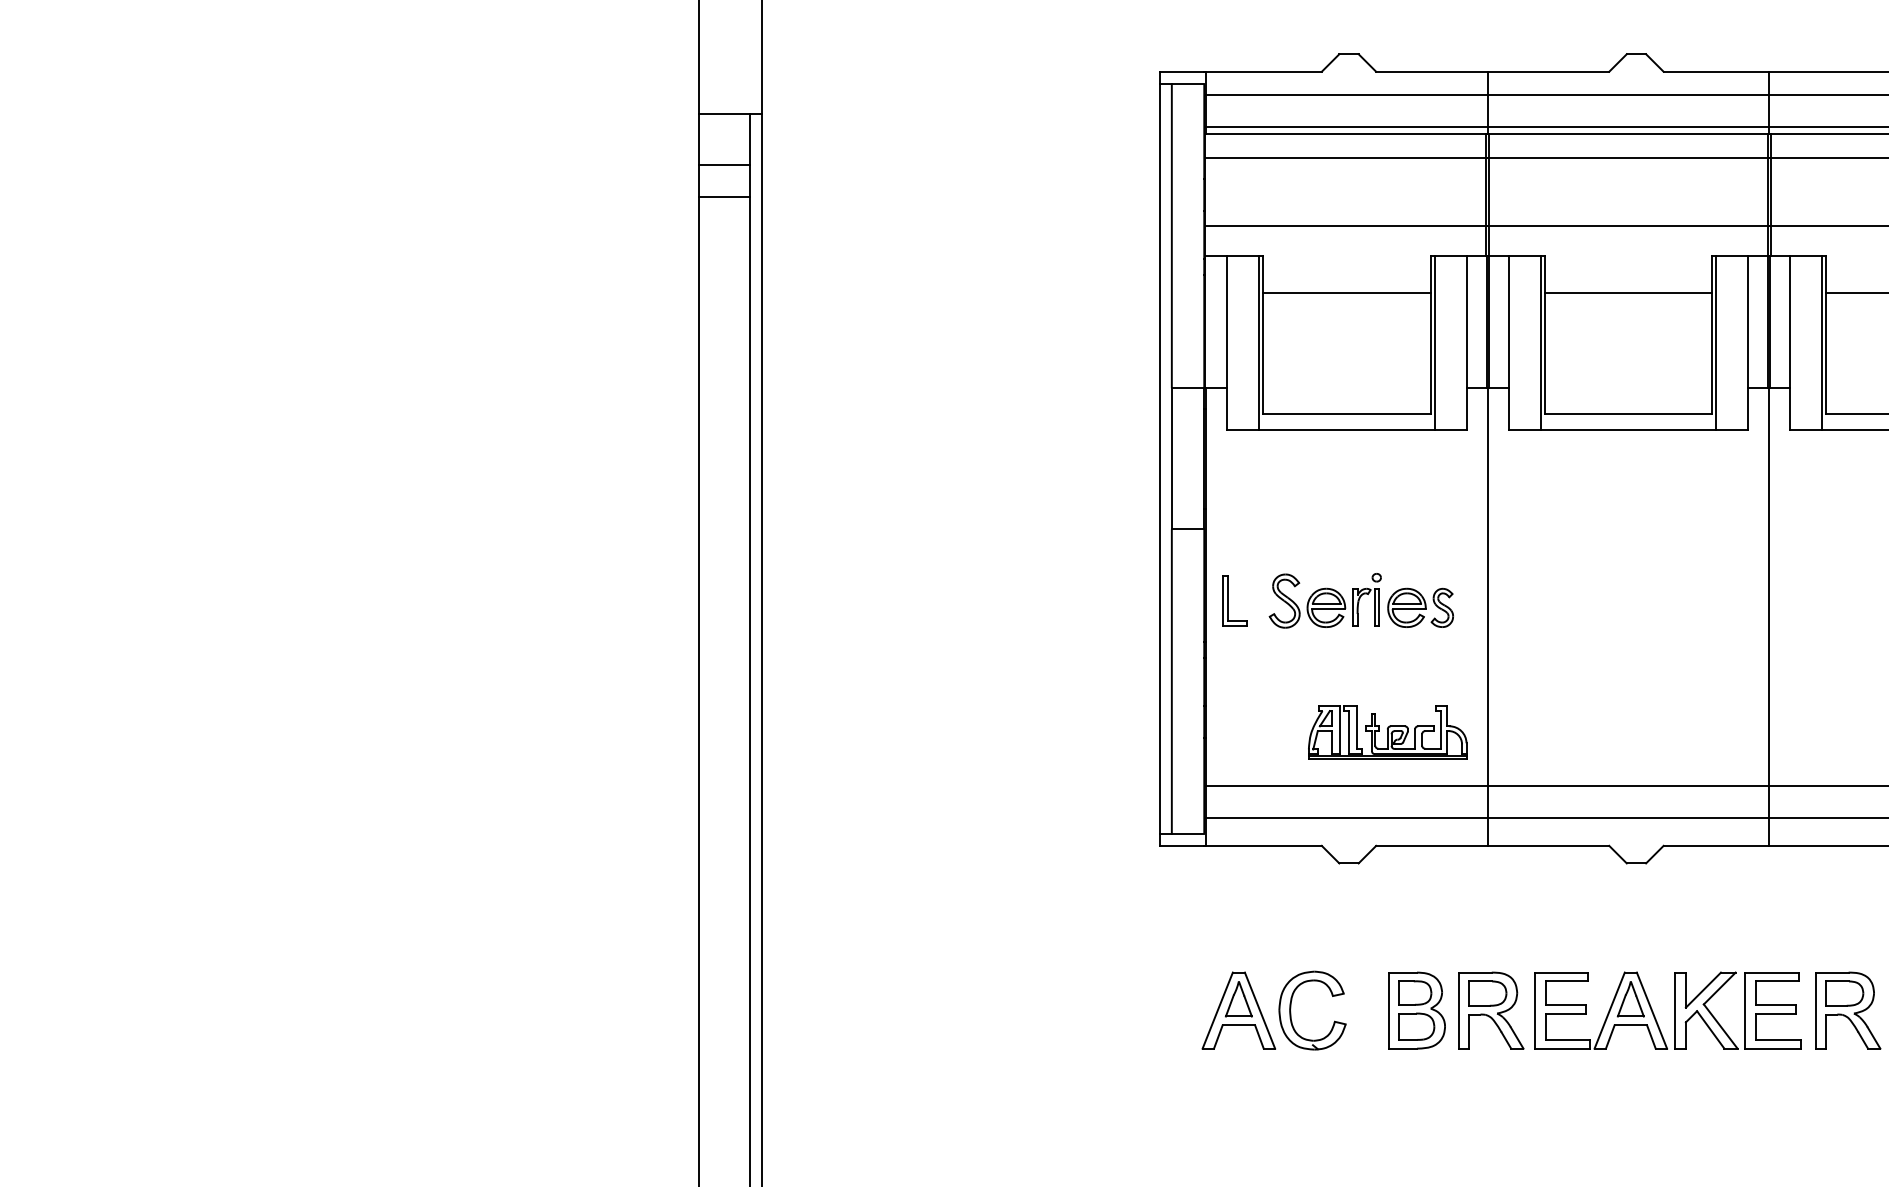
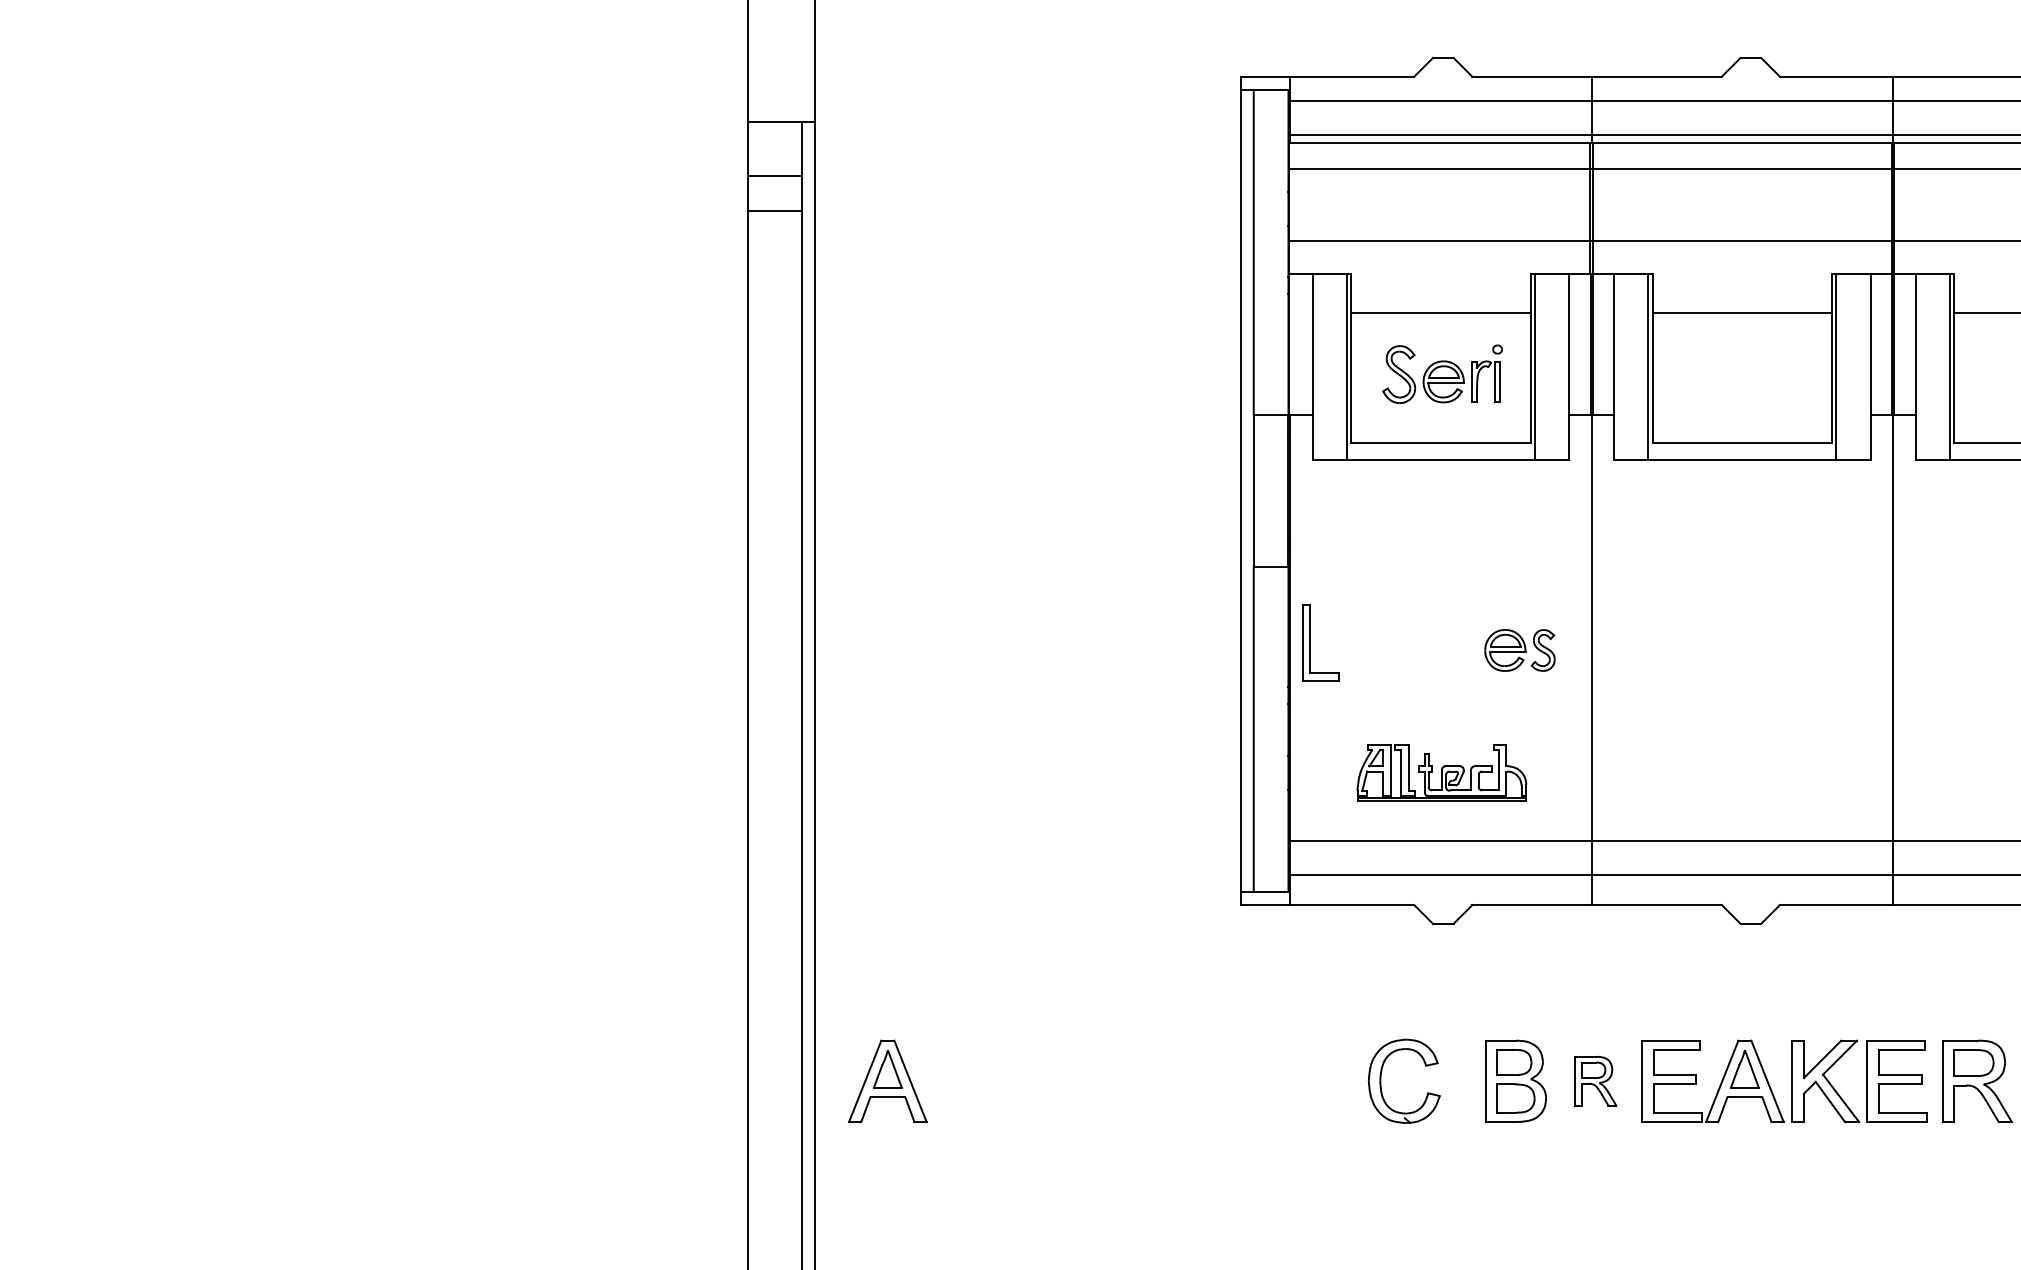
part: (1234, 600) -> (1320, 642), size x1.4
part: (1324, 600) -> (1441, 373), moved
part: (1387, 732) -> (1441, 773), moved
part: (1238, 1010) -> (887, 1081), moved
part: (1491, 1010) -> (1595, 1081), size x0.6

